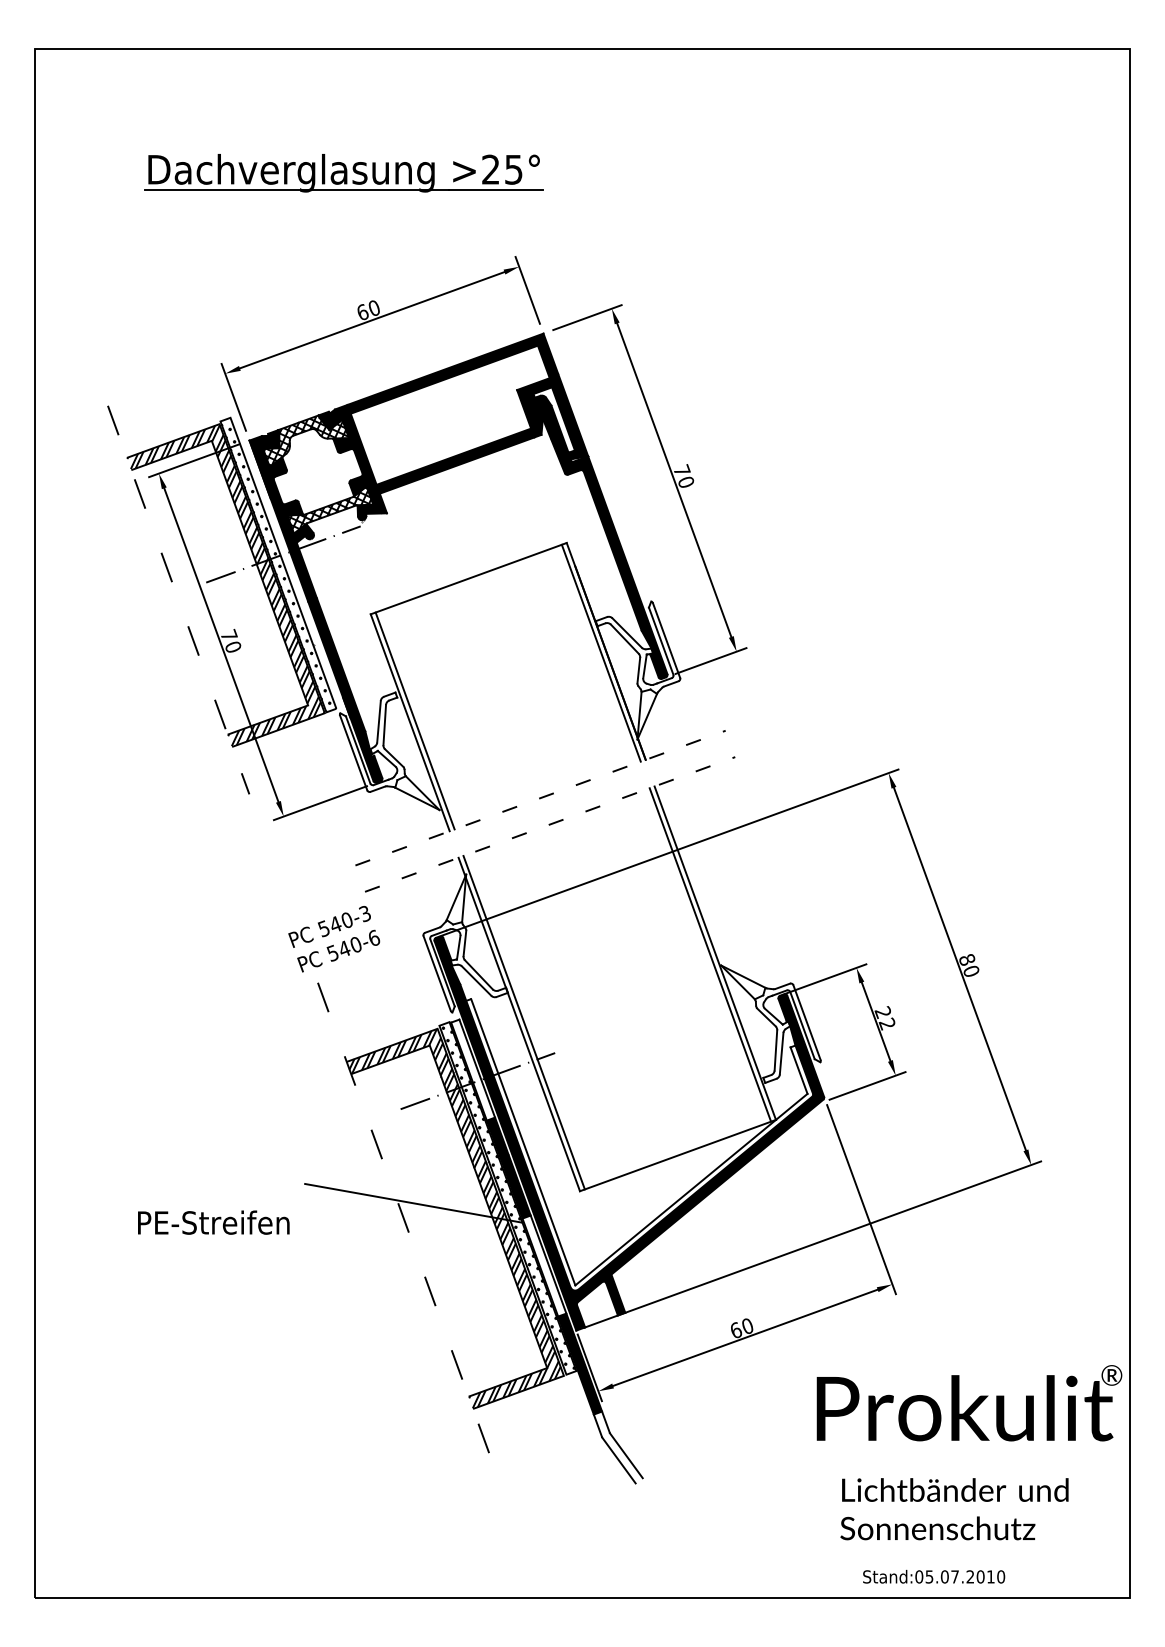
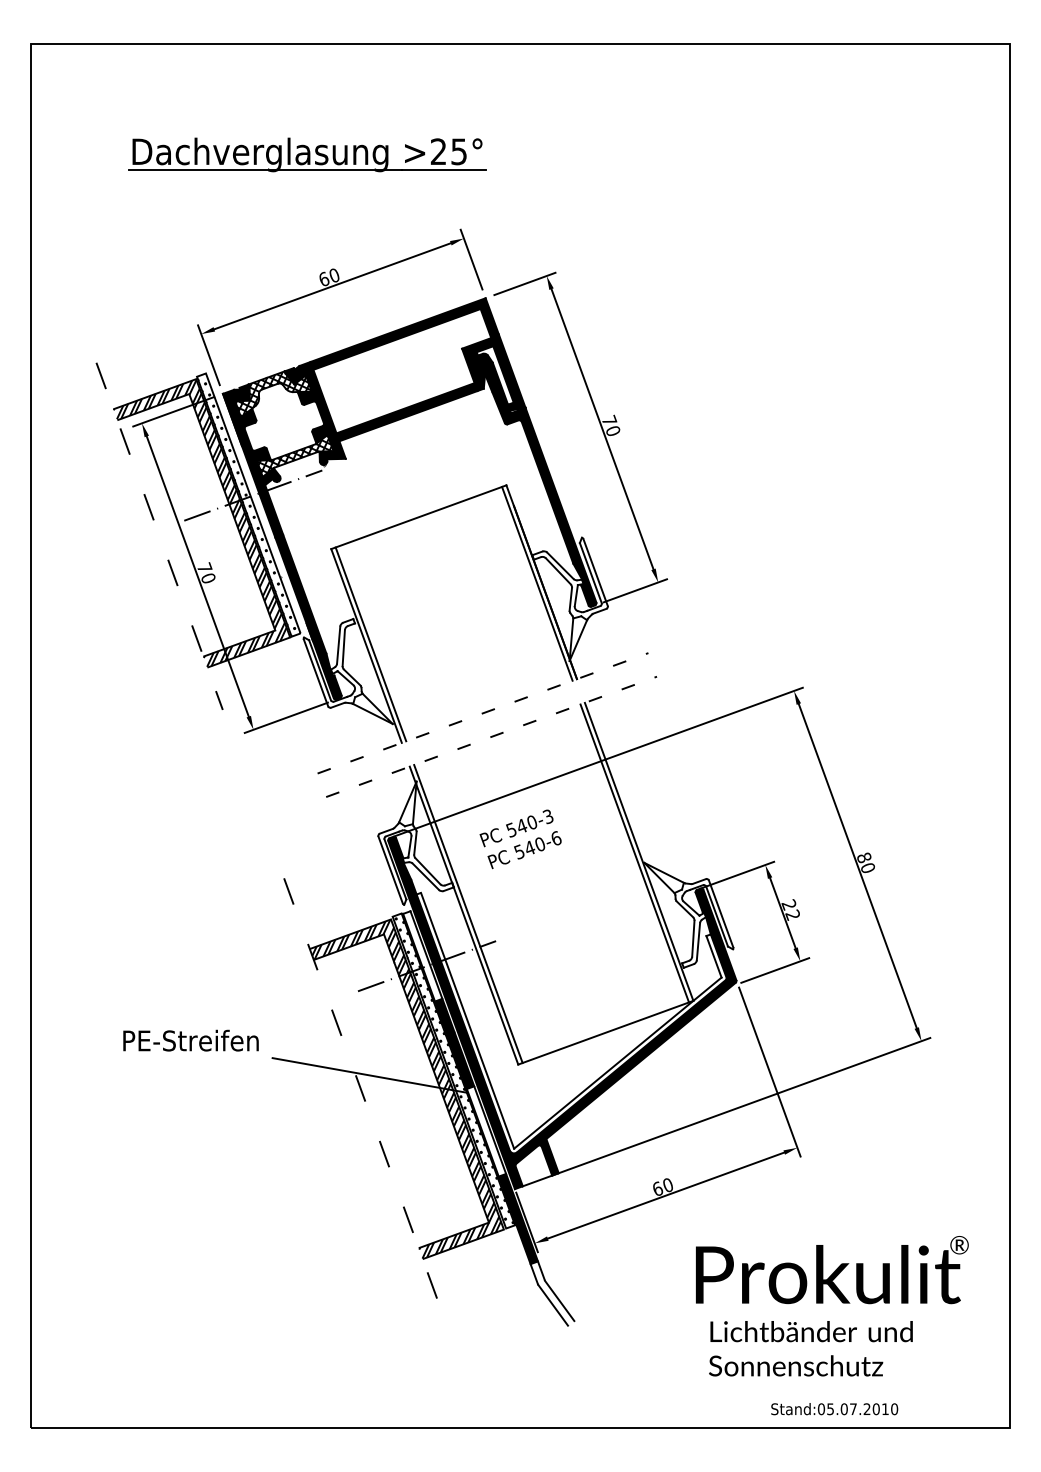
text: (334, 939) -> (520, 839), moved
text: (213, 1222) -> (190, 1040), moved
text: (969, 1403) -> (832, 1270), moved
text: (954, 1508) -> (810, 1348), moved

